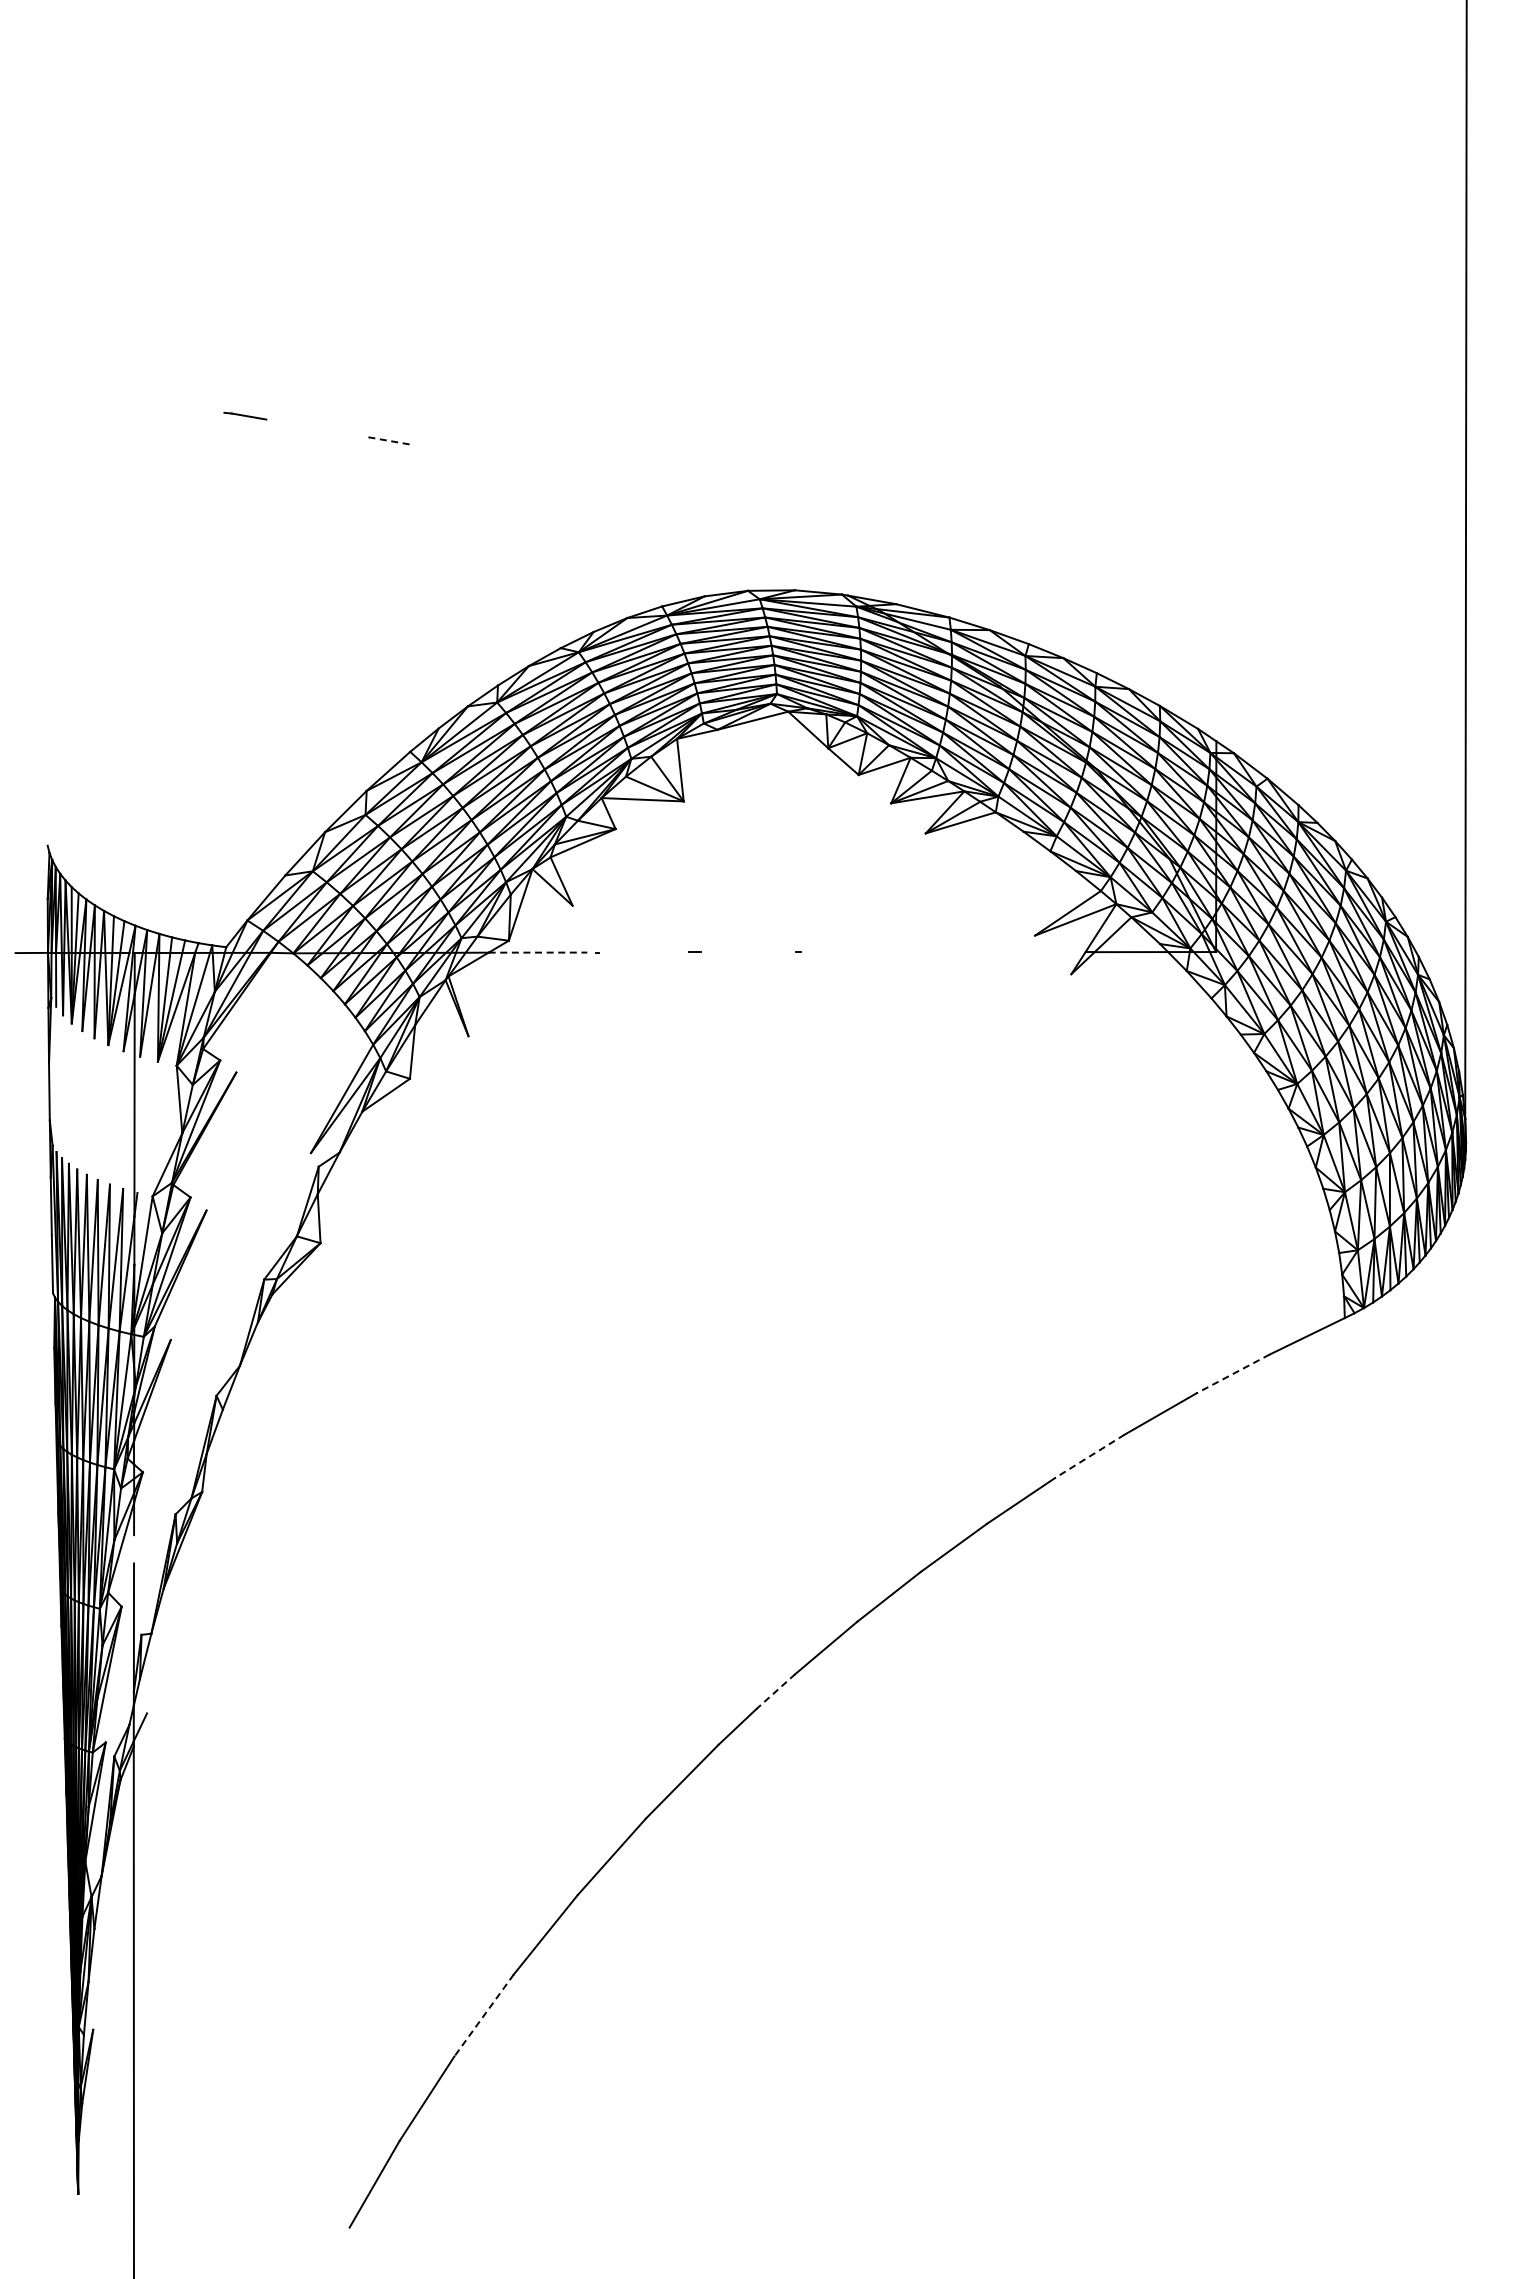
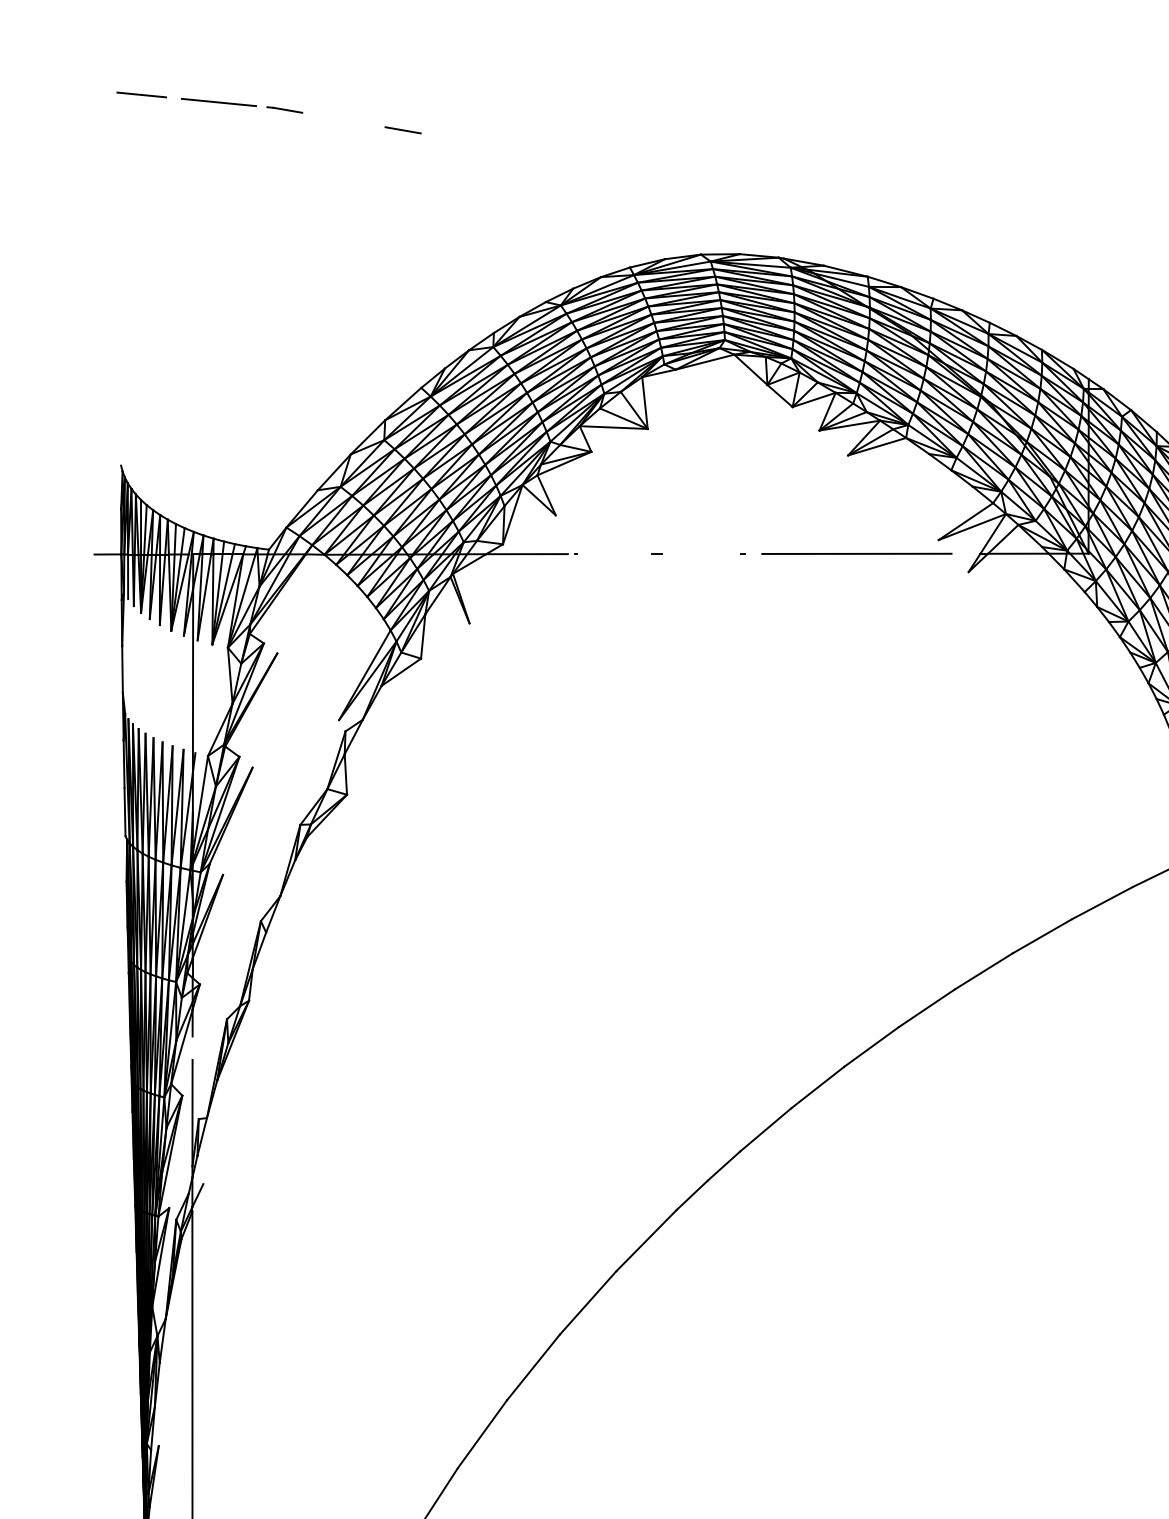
line: (72, 397) -> (141, 94), added
line: (165, 406) -> (218, 101), added
line: (388, 440) -> (403, 130), dashed -> solid
line: (538, 952) -> (527, 554), dashed -> solid
line: (936, 952) -> (857, 554), added
line: (1233, 1373) -> (1102, 902), dashed -> solid
line: (1089, 1456) -> (983, 971), dashed -> solid
line: (775, 1691) -> (723, 1165), dashed -> solid
line: (484, 2015) -> (482, 1434), dashed -> solid

